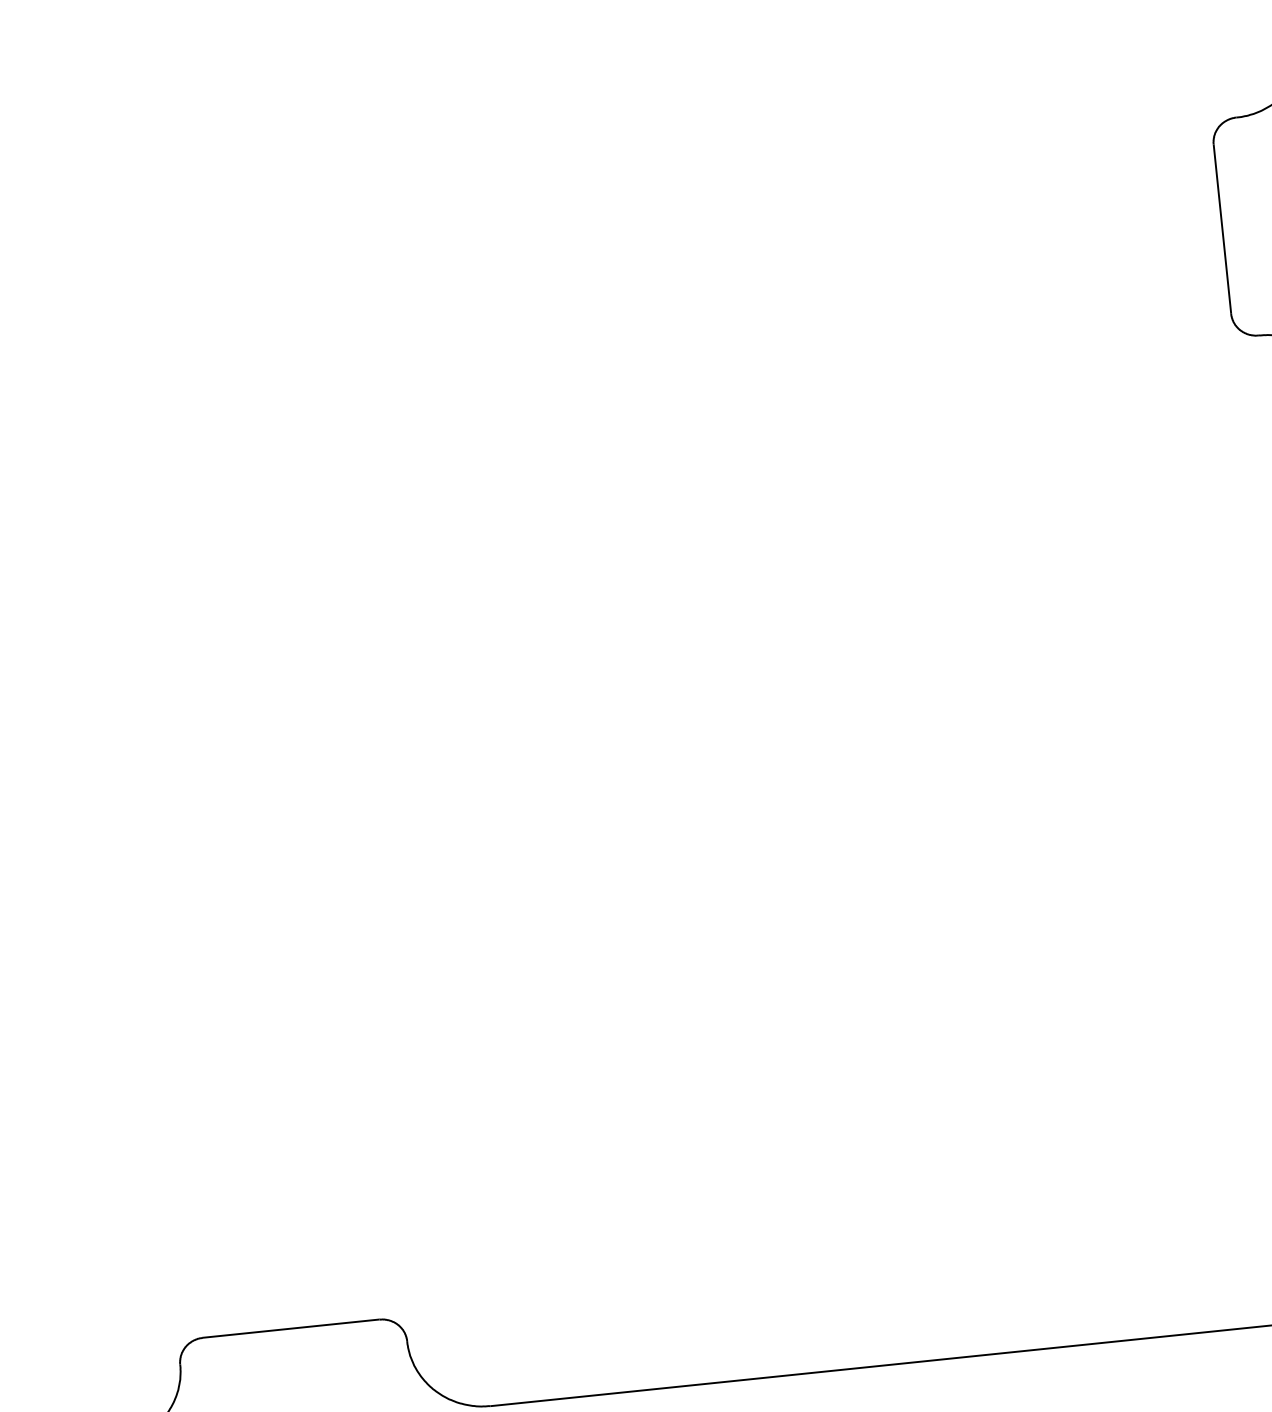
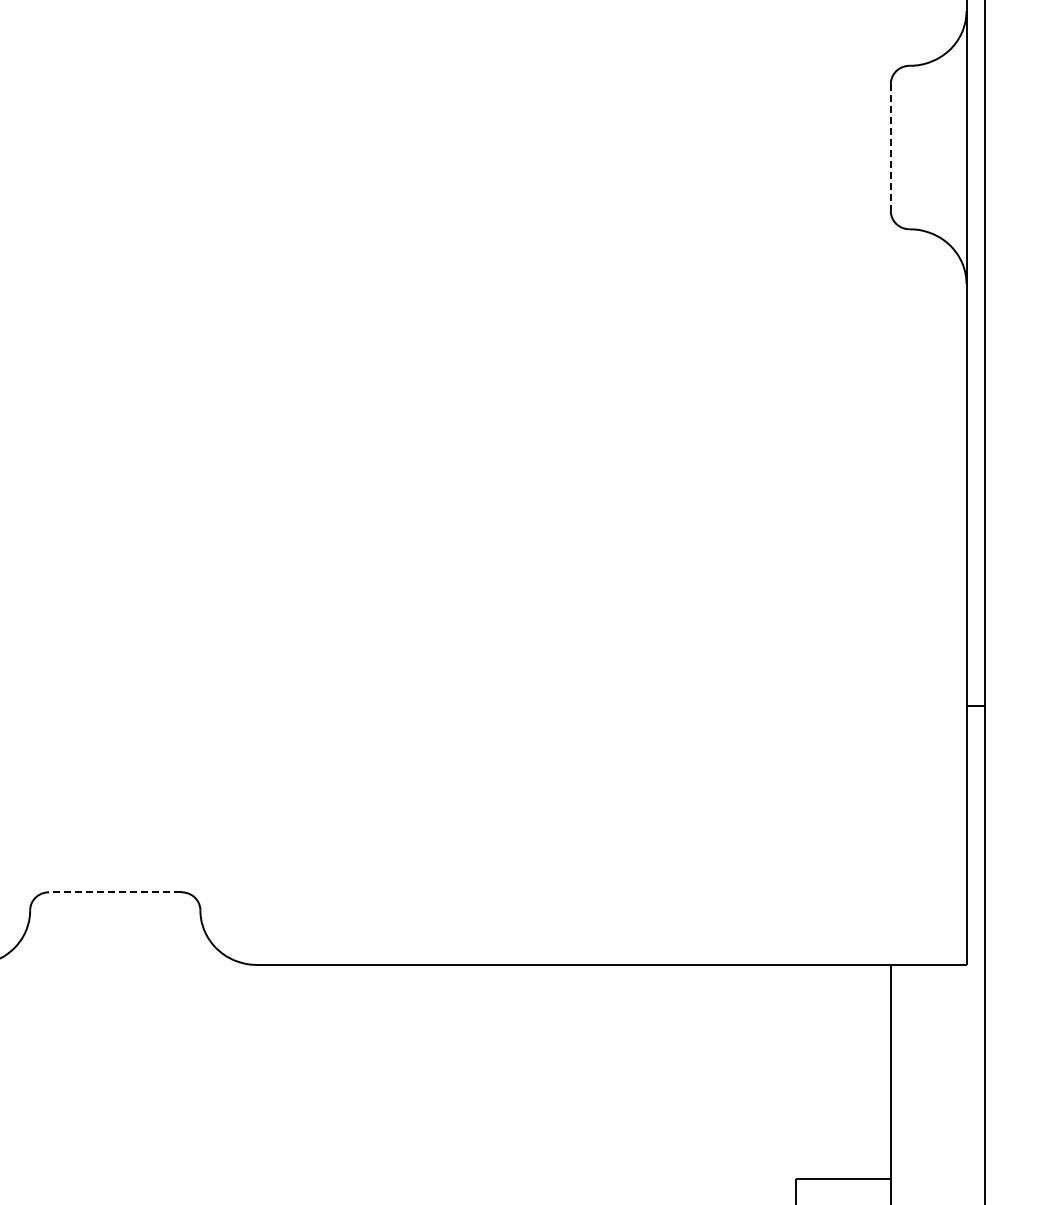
line: (1221, 229) -> (890, 147), solid -> dashed
line: (290, 1329) -> (114, 892), solid -> dashed

